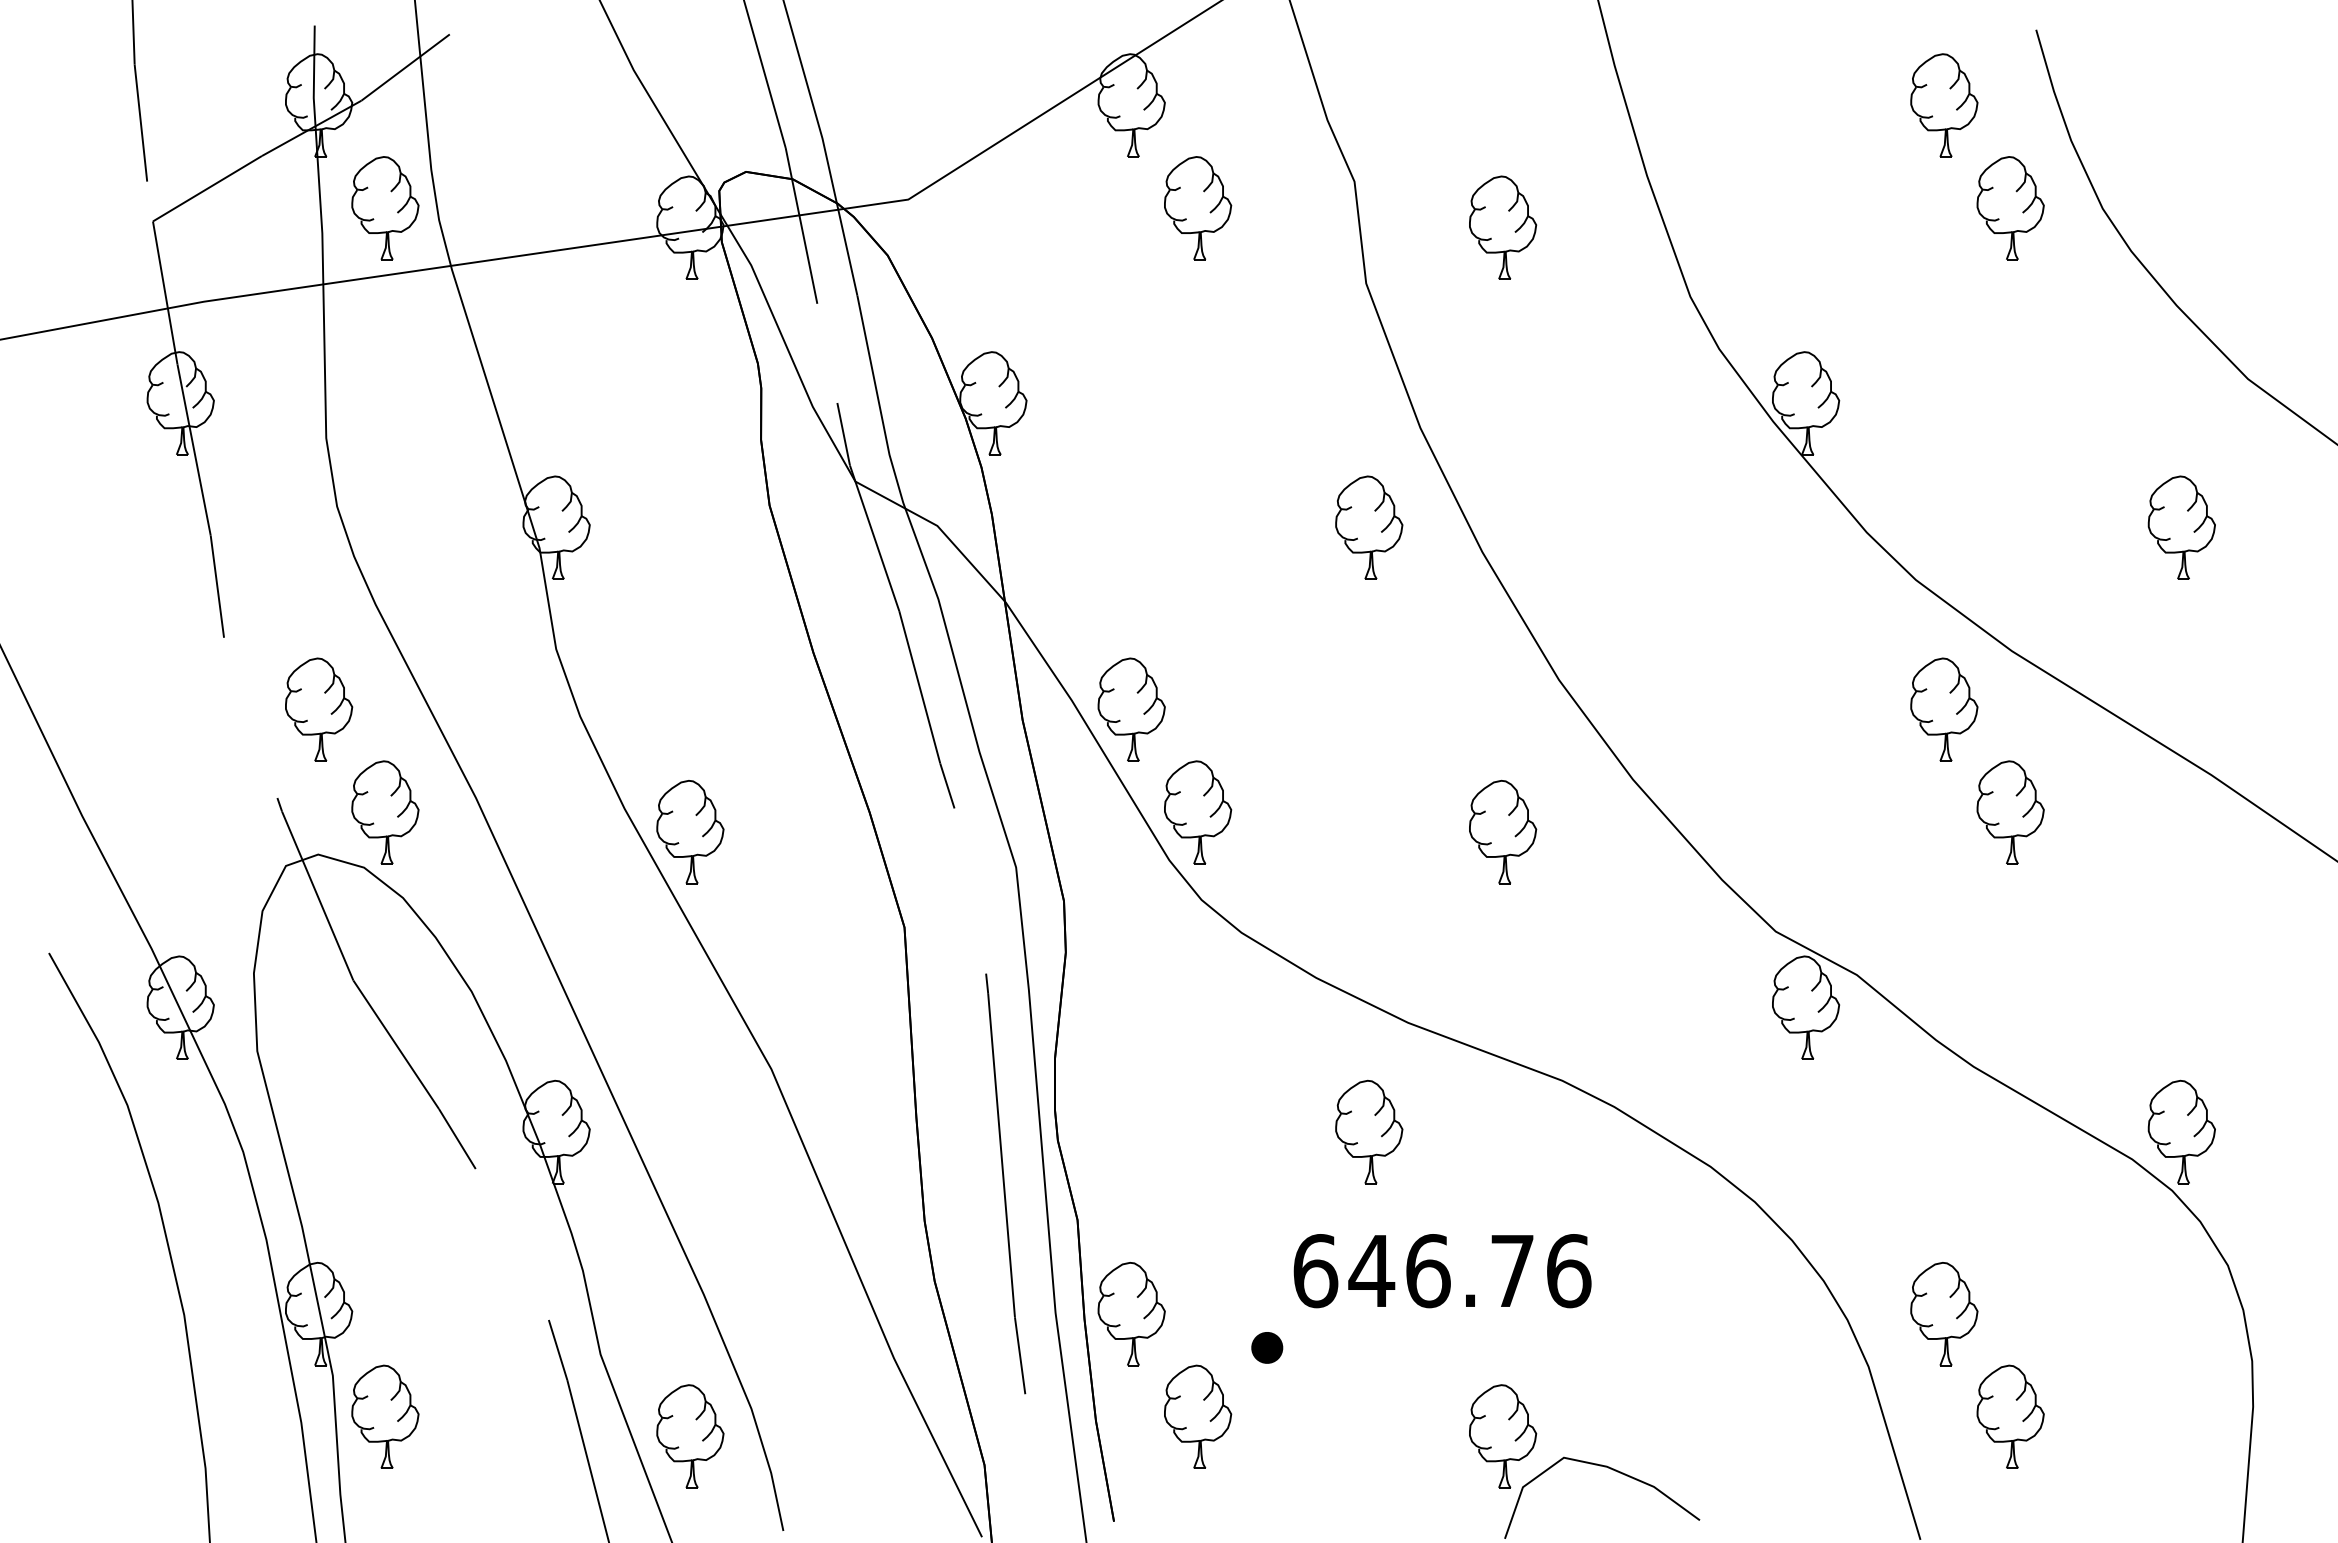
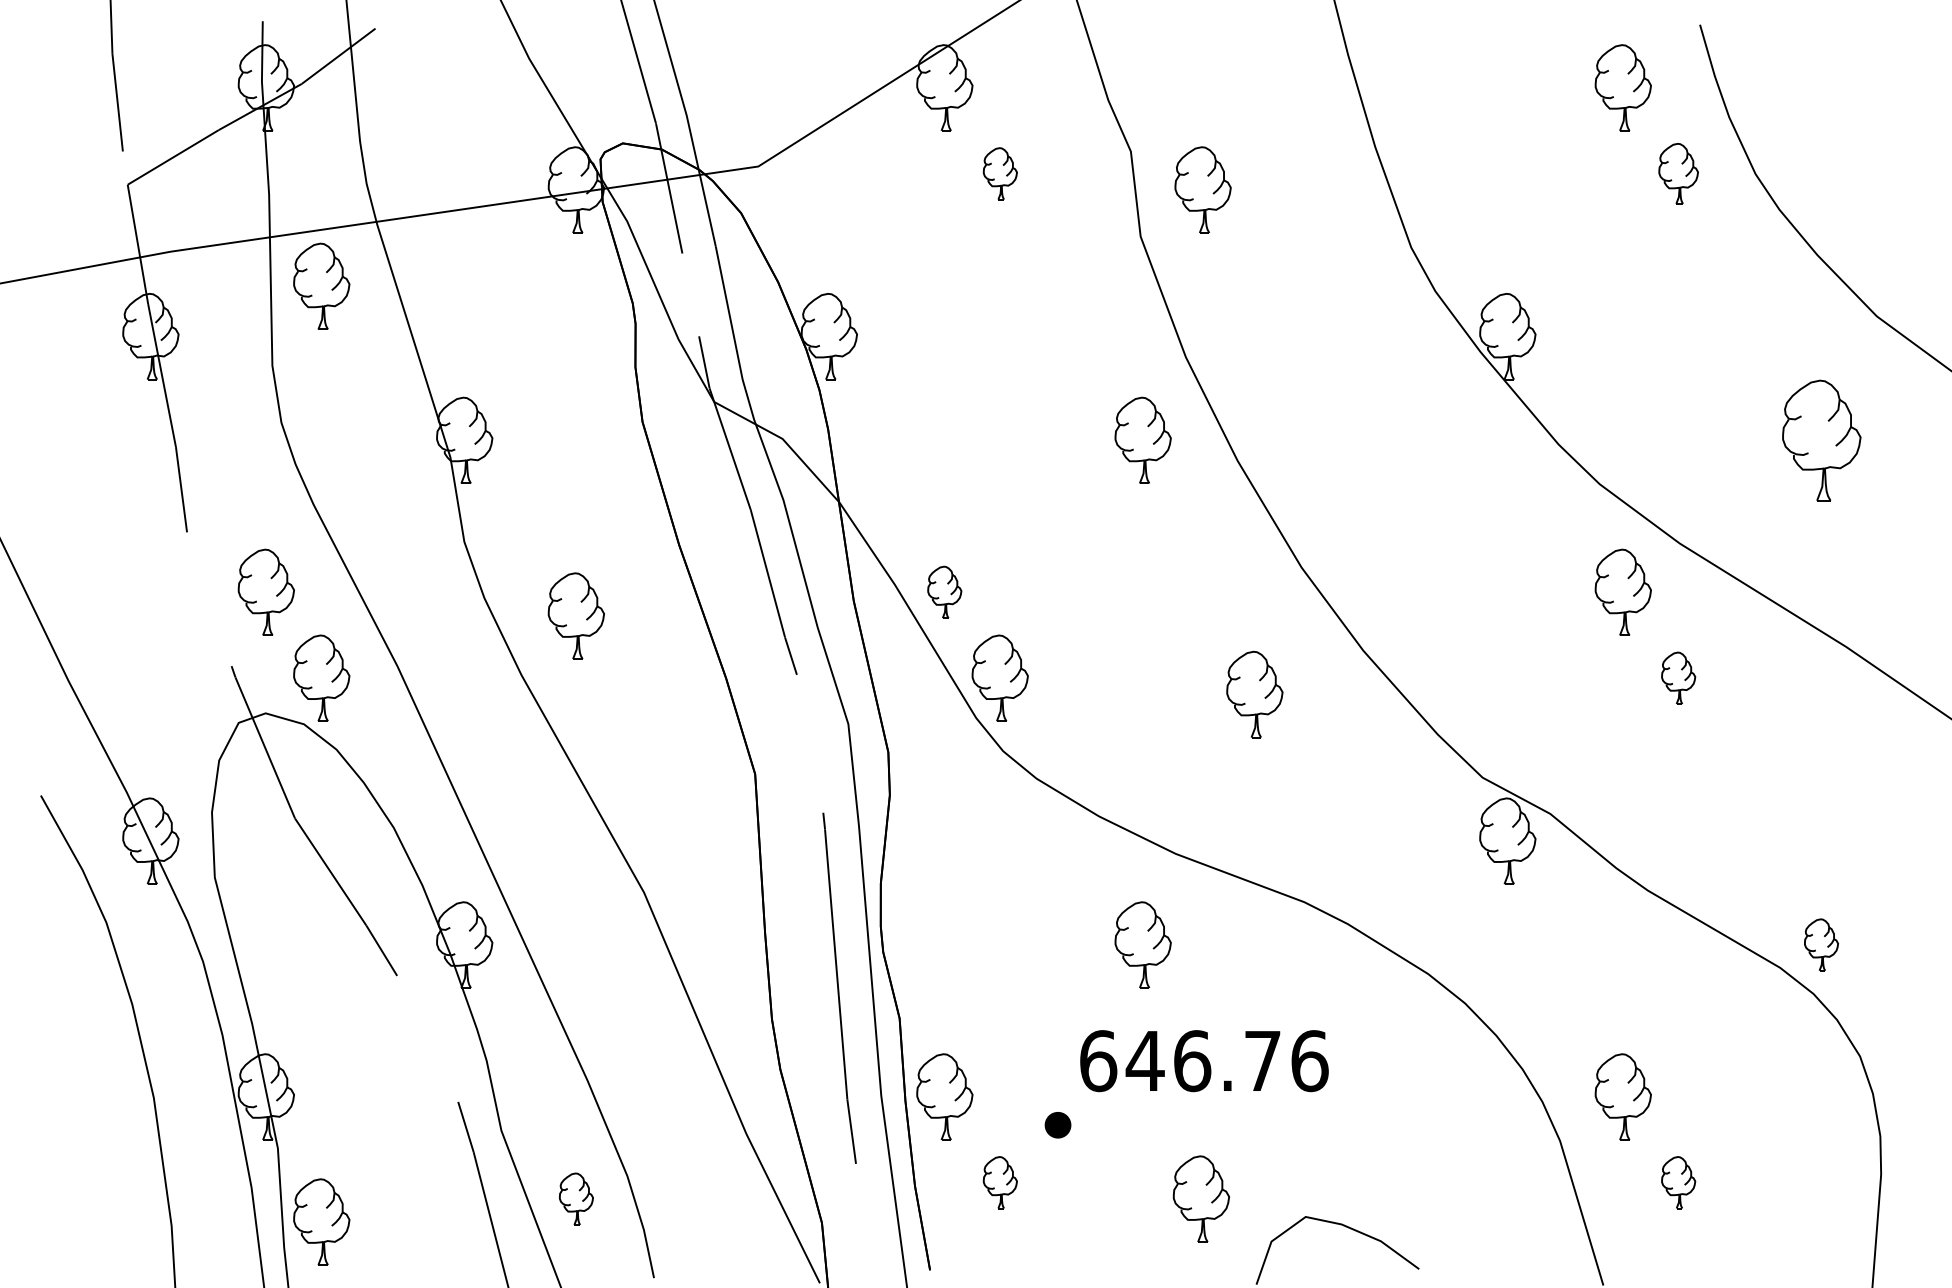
part: (385, 208) -> (321, 286), moved
part: (1198, 208) -> (1000, 173), size x0.6
part: (2010, 208) -> (1678, 173), size x0.7
part: (1503, 227) -> (1203, 189), moved
part: (2181, 527) -> (1821, 440), size x1.4
part: (1131, 709) -> (944, 592), size x0.6
part: (2010, 812) -> (1678, 678), size x0.6
part: (690, 832) -> (576, 616), moved
part: (2181, 1131) -> (1821, 944), size x0.6
part: (385, 1416) -> (321, 1221), moved
part: (1198, 1416) -> (1000, 1182), size x0.6
part: (2010, 1416) -> (1678, 1182), size x0.6
part: (690, 1436) -> (576, 1199), size x0.6
part: (1503, 1436) -> (1201, 1199), moved

